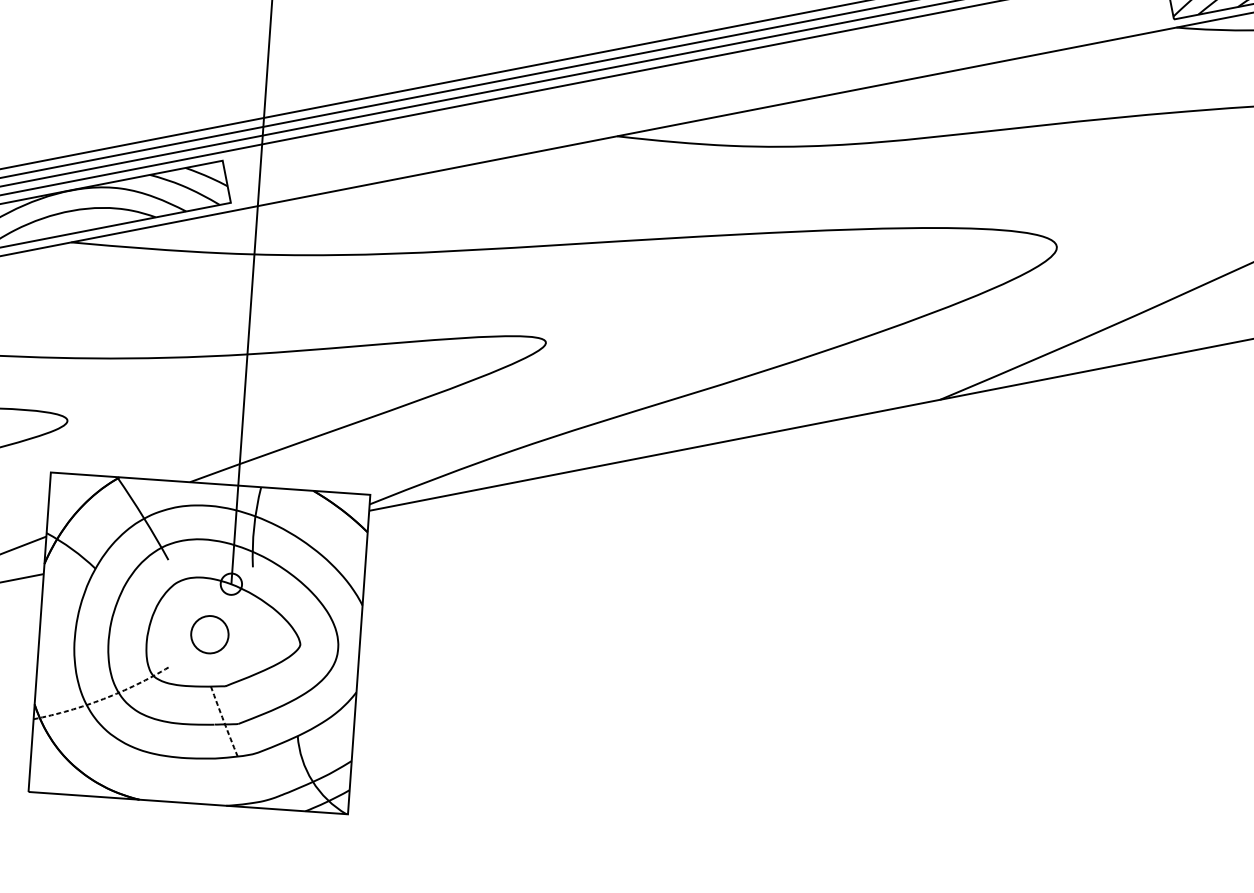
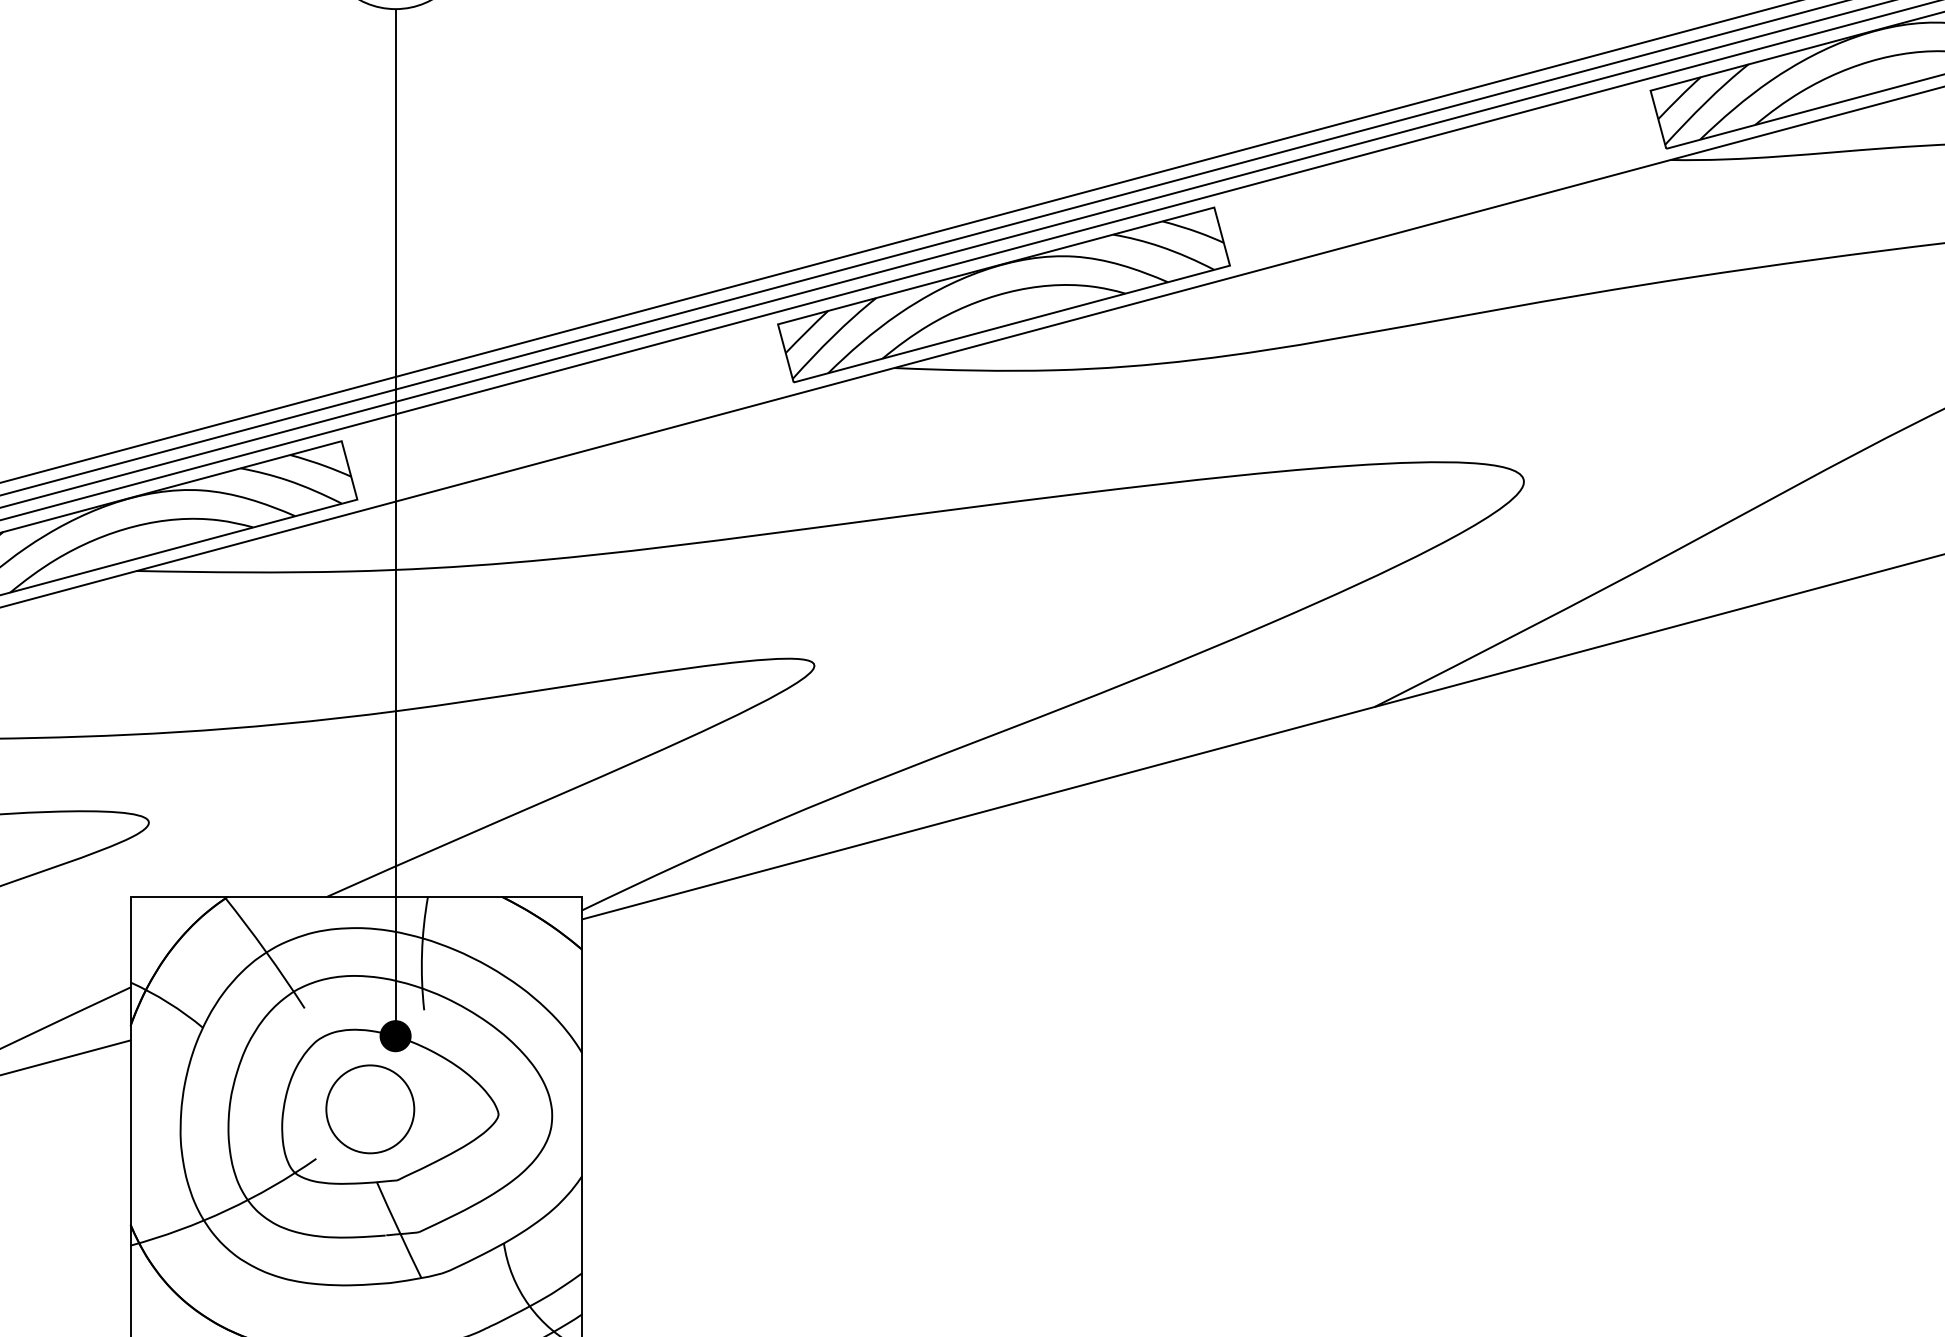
part: (698, 89) -> (1003, 294), added
fill: (231, 584) -> (395, 1036), added
circle: (210, 634) -> (370, 1109), size x1.67
arc: (103, 699) -> (227, 1210), dashed -> solid
arc: (223, 721) -> (398, 1230), dashed -> solid

